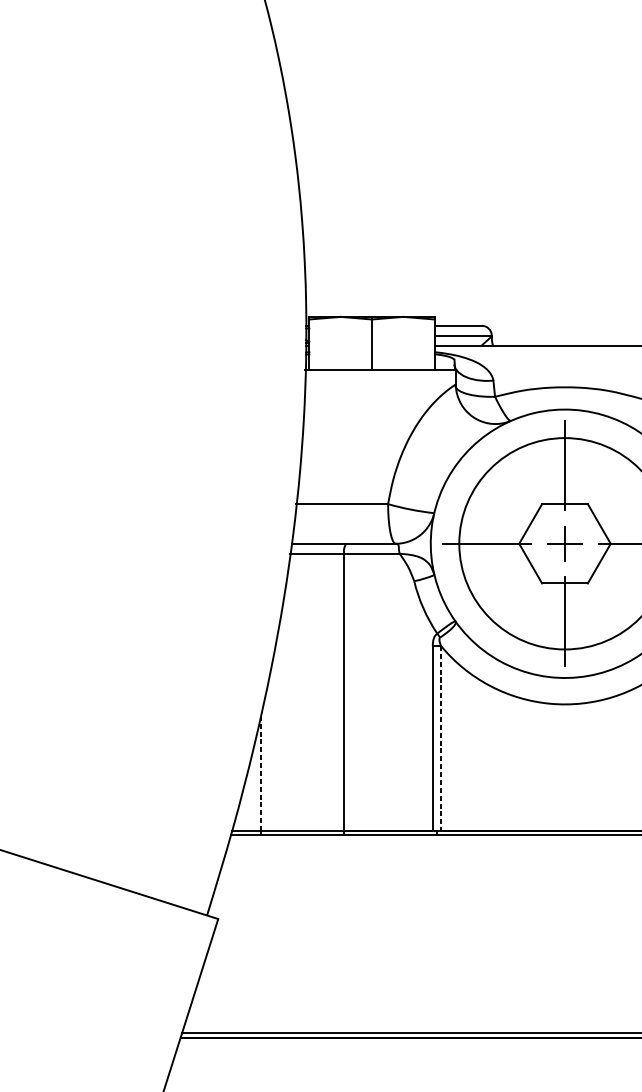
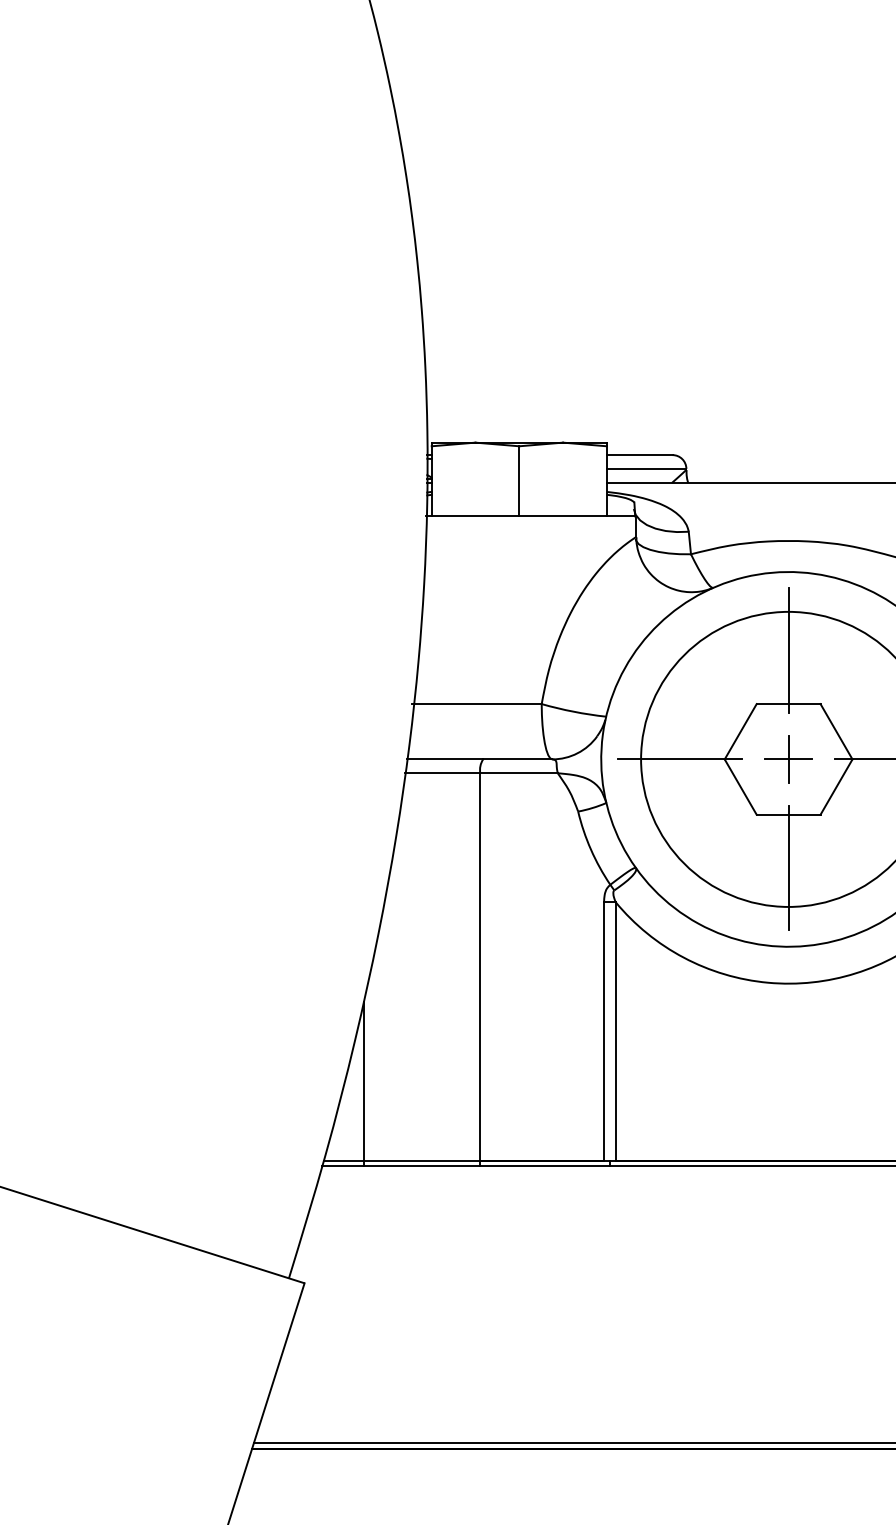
line: (440, 738) -> (615, 1031), dashed -> solid
line: (260, 773) -> (363, 1080), dashed -> solid

